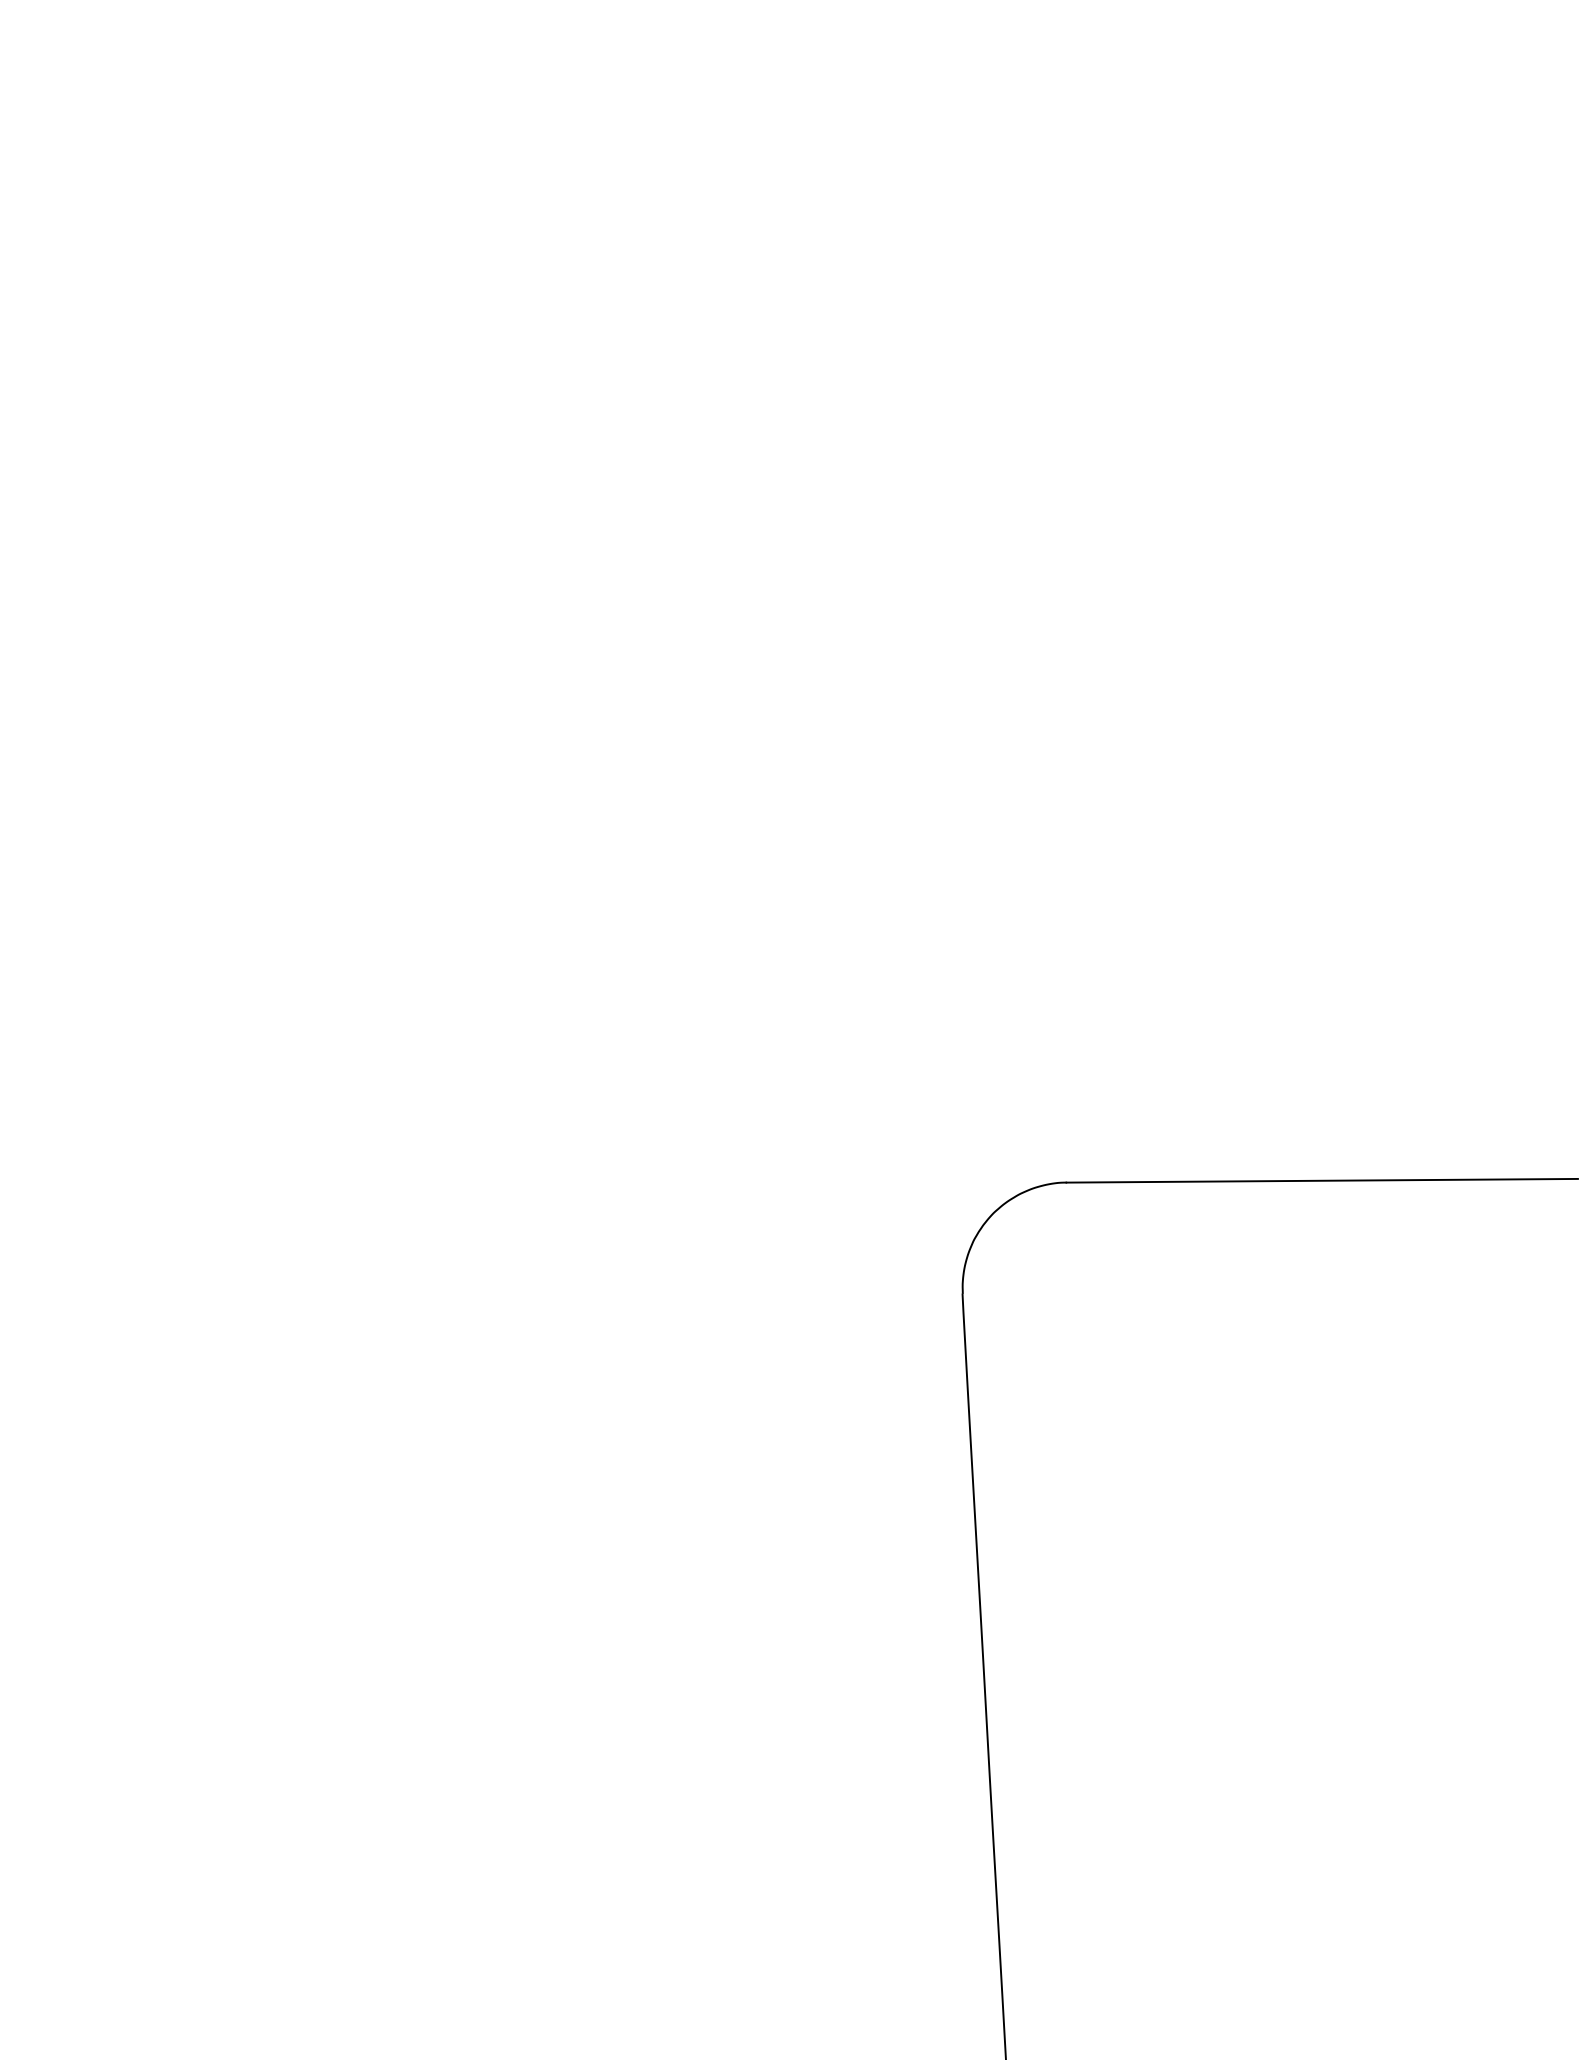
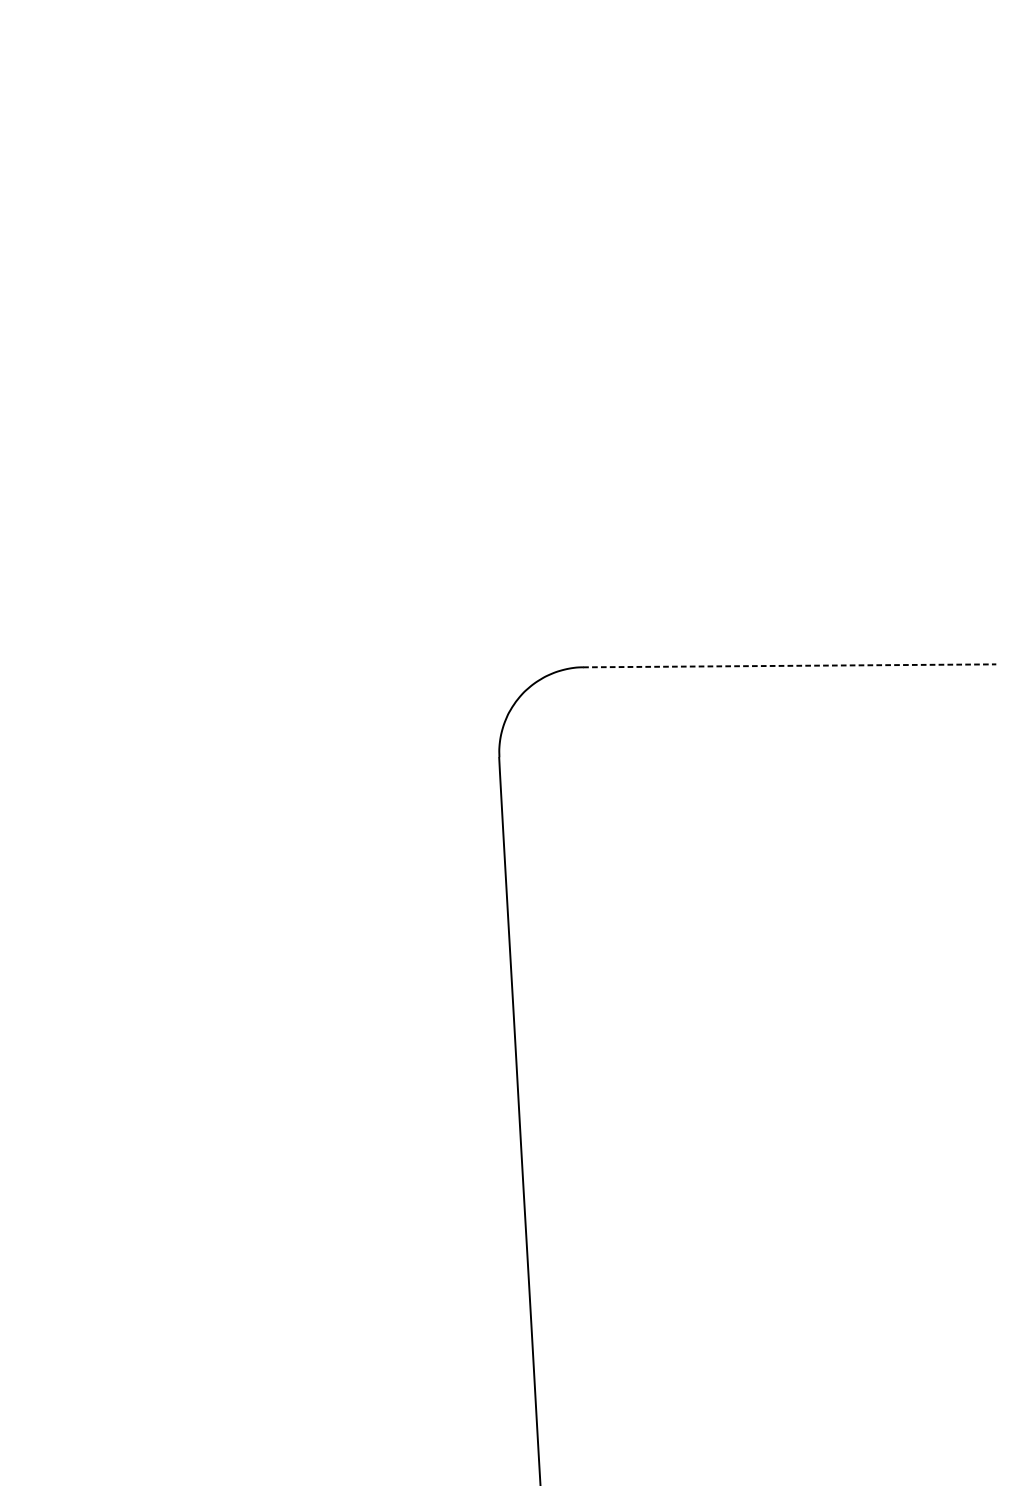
line: (1322, 1180) -> (789, 665), solid -> dashed

